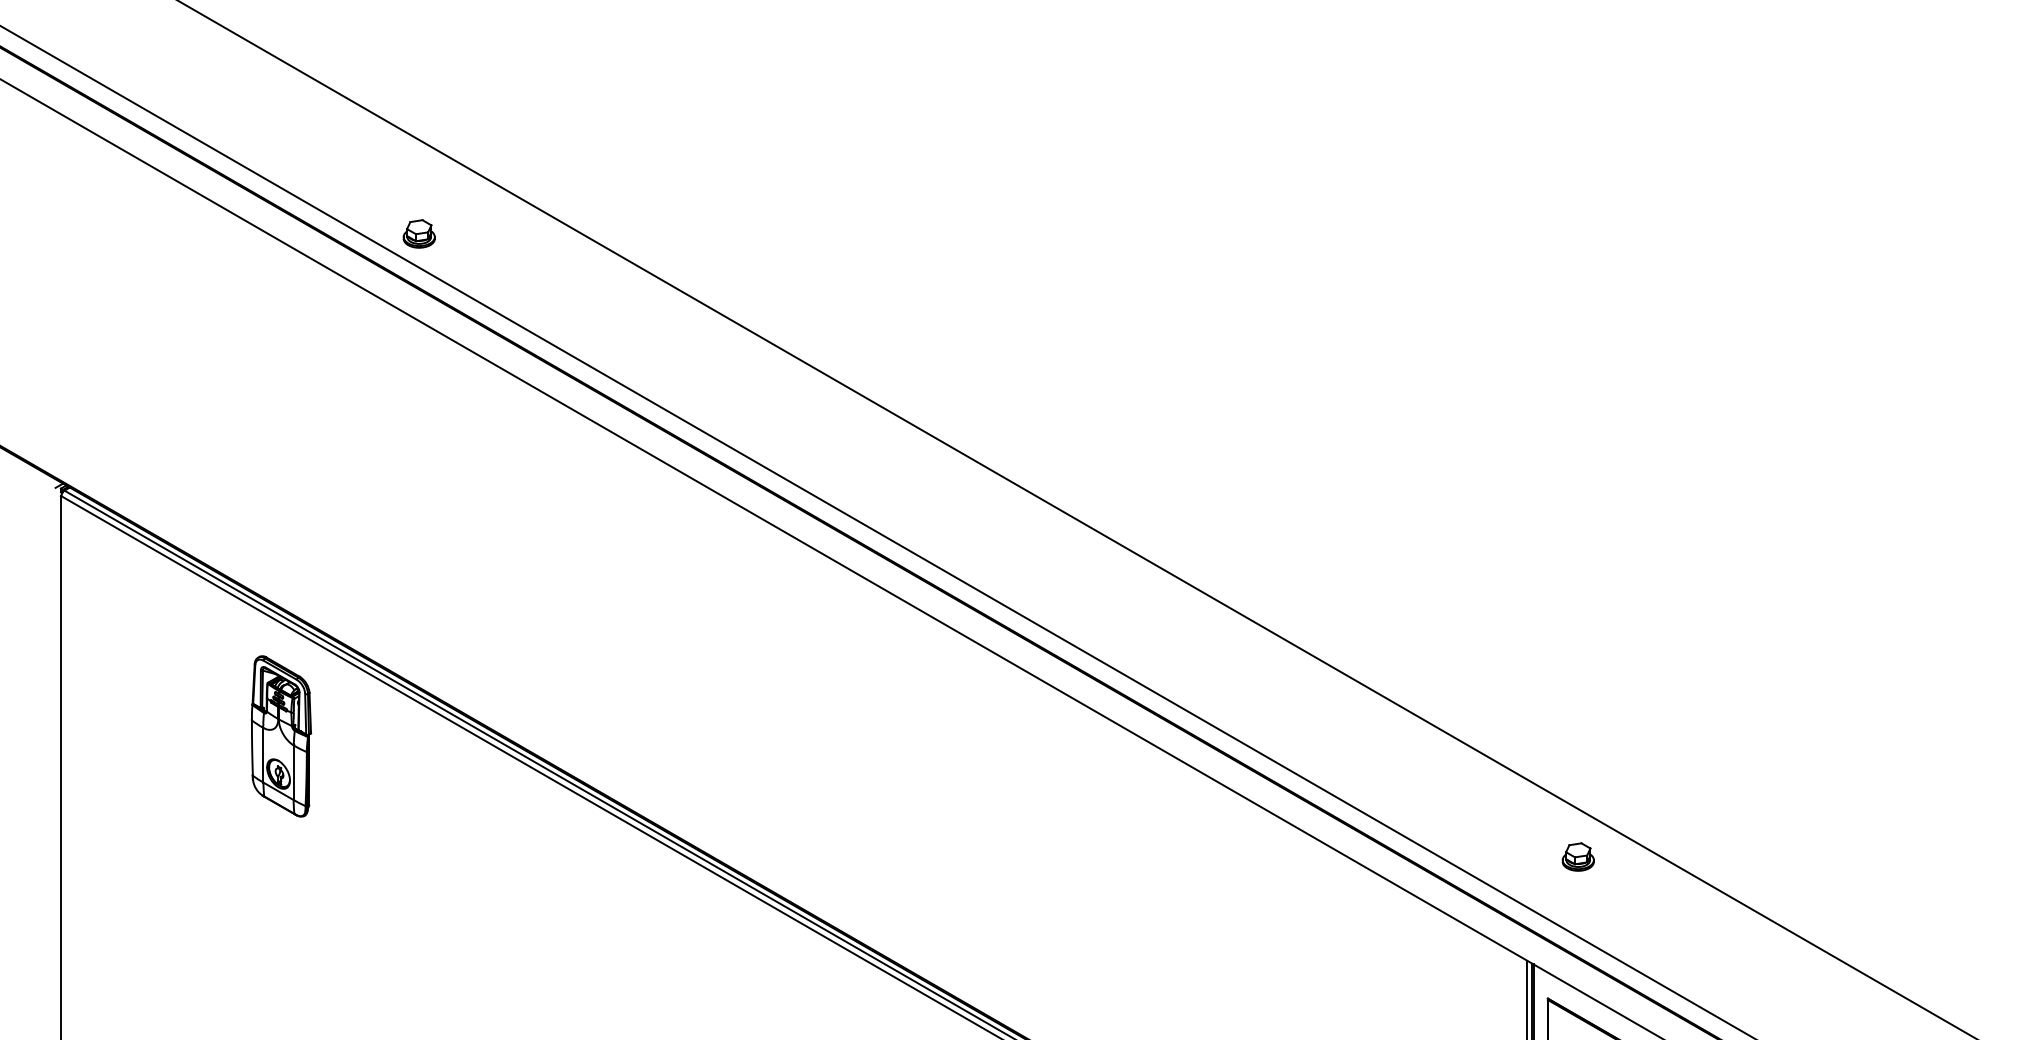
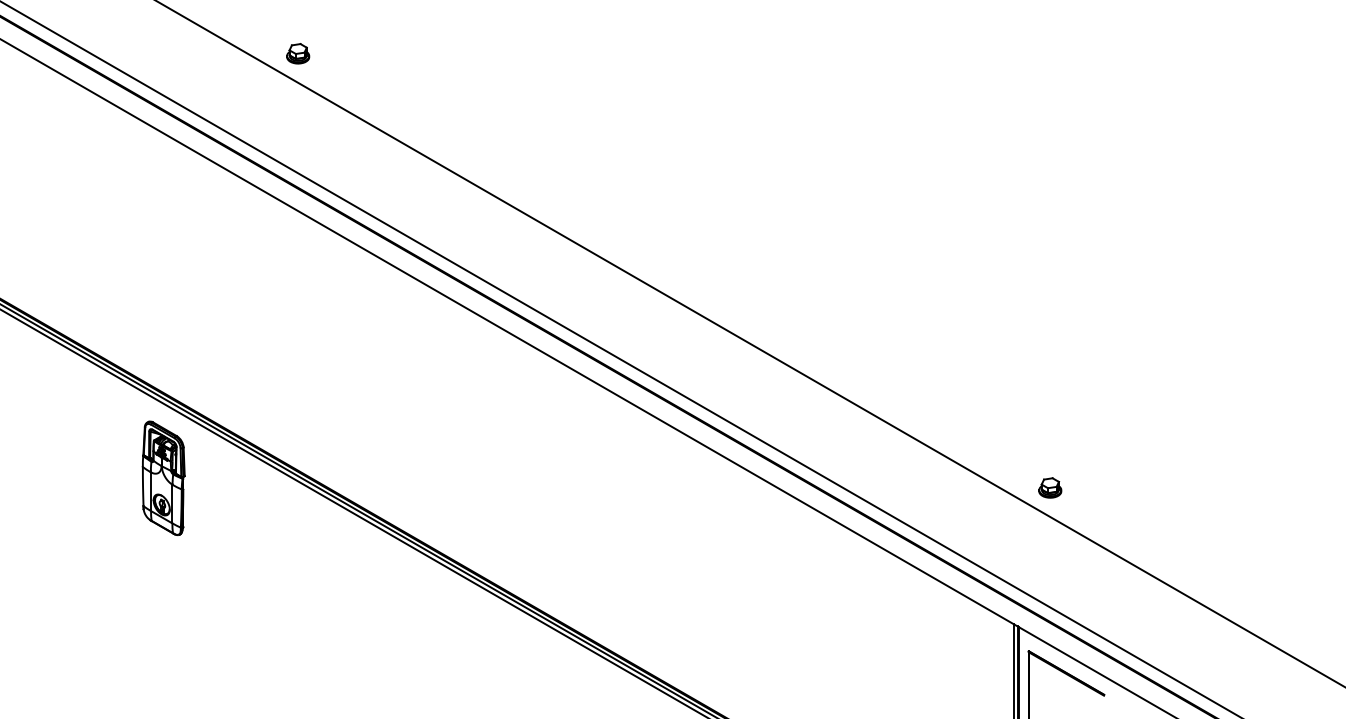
part: (418, 233) -> (297, 53), moved
part: (281, 736) -> (163, 478), moved
part: (1577, 856) -> (1049, 487), moved

